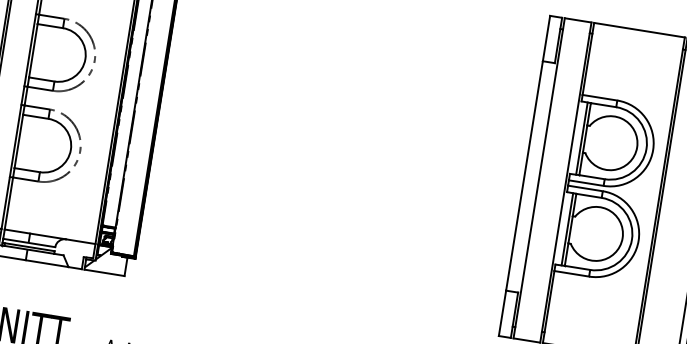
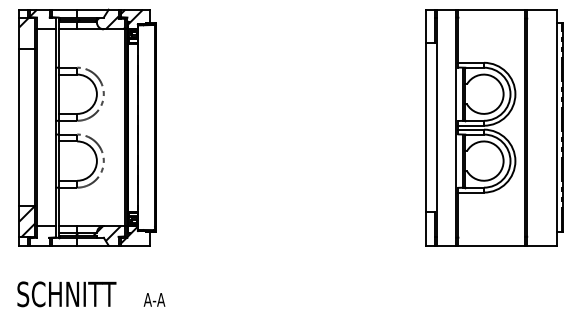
hatch: (55, 248) -> (97, 233), added

